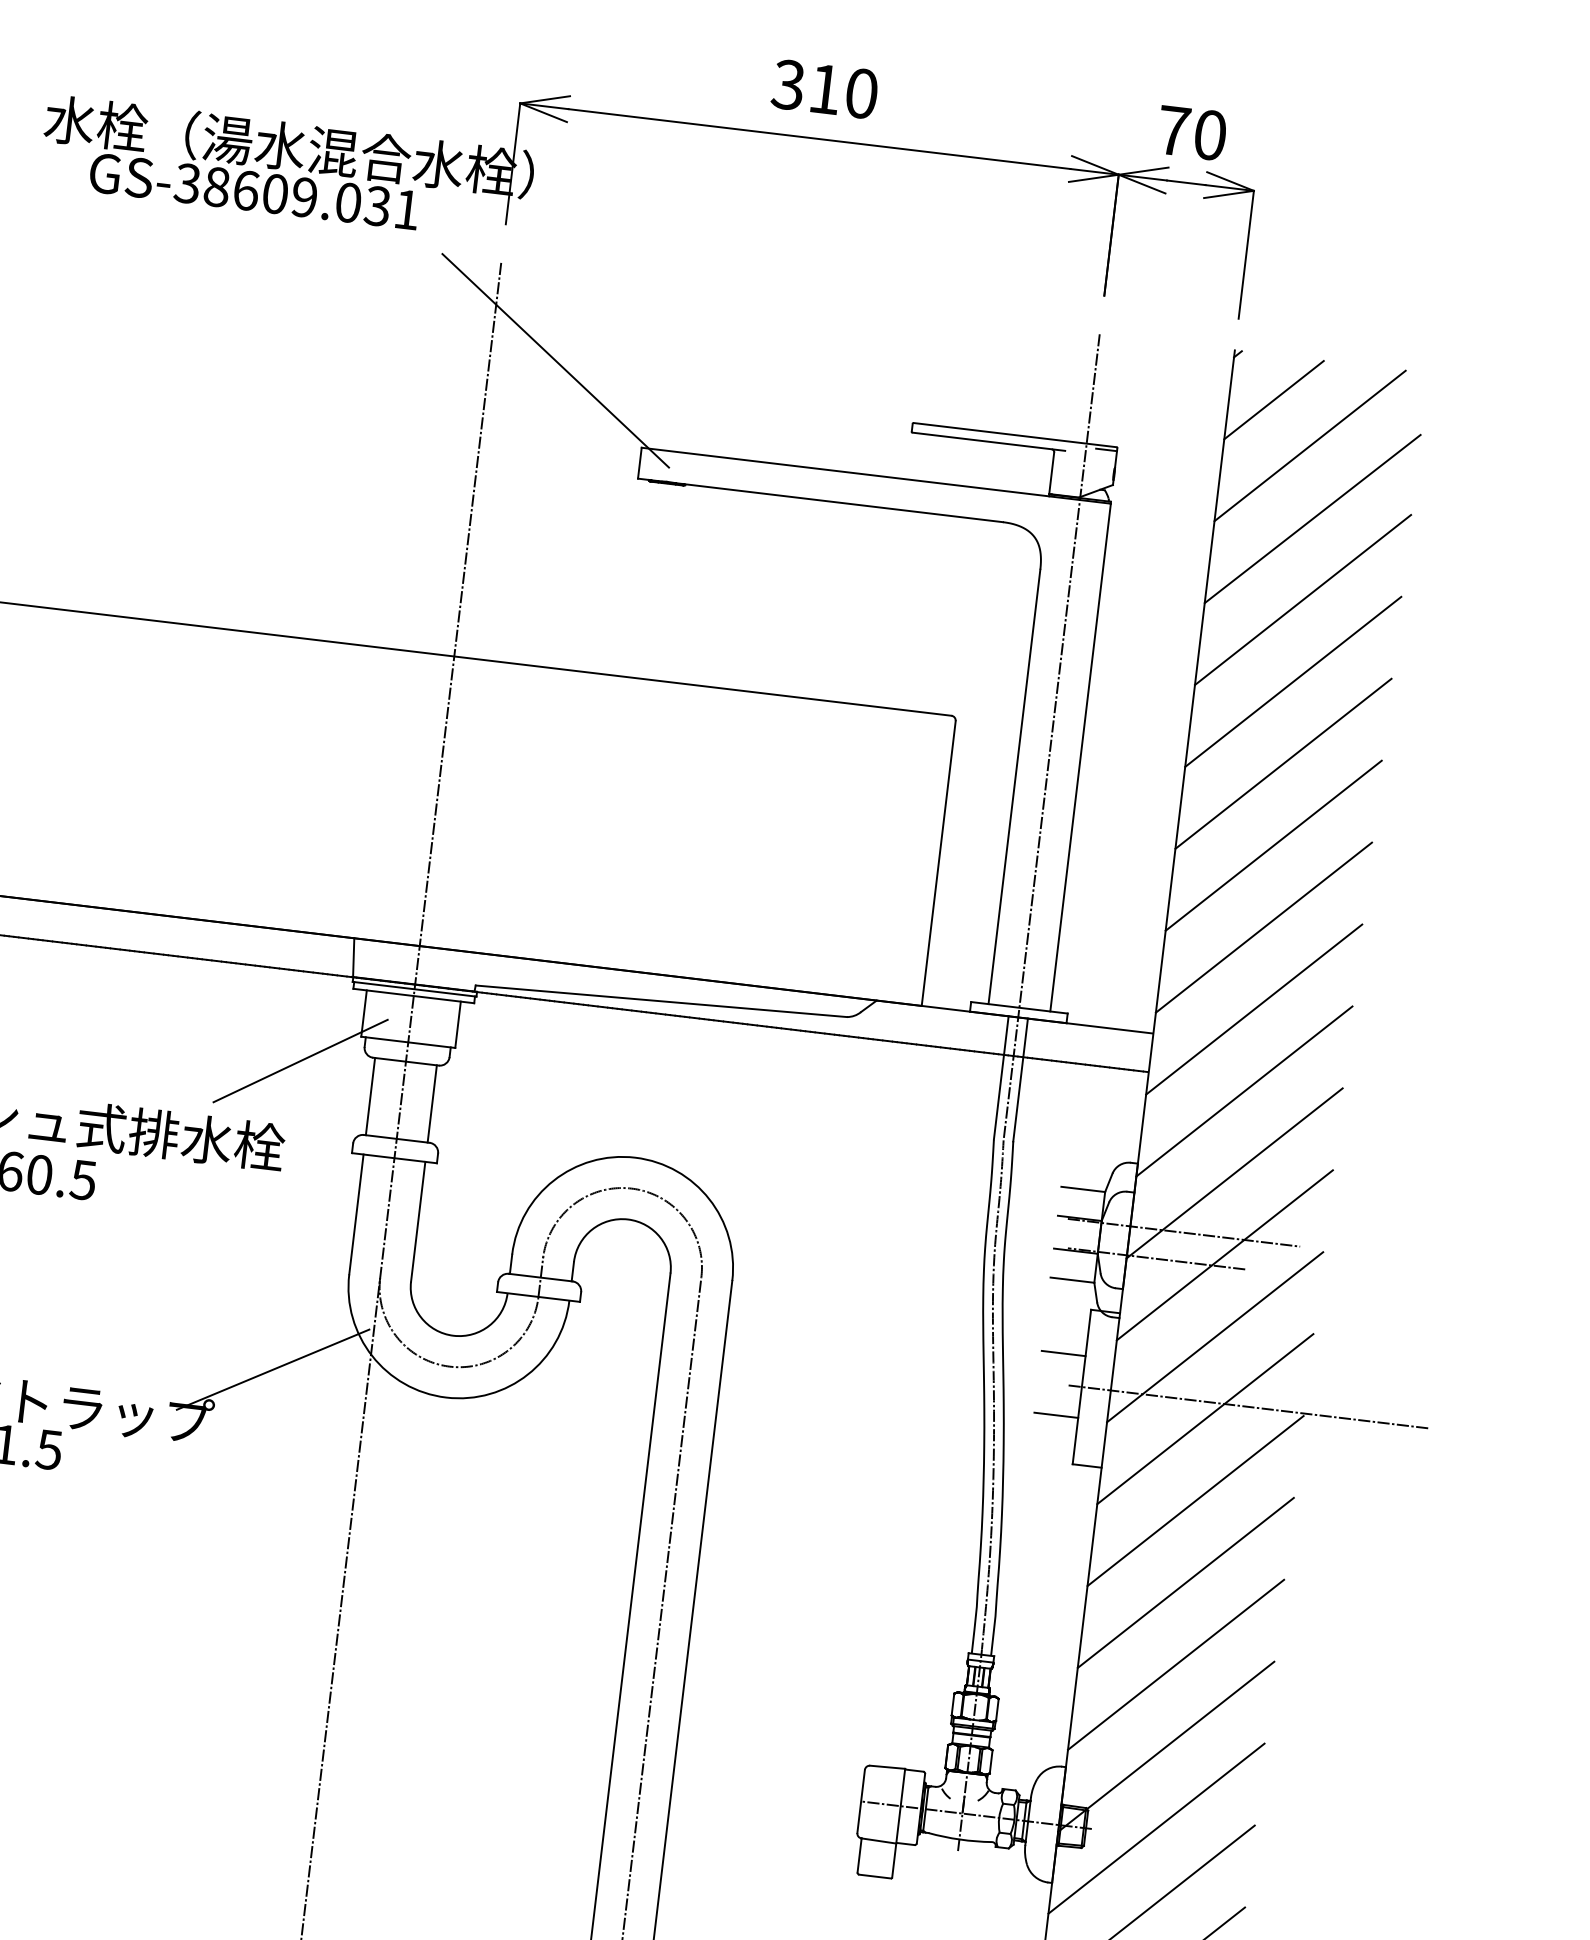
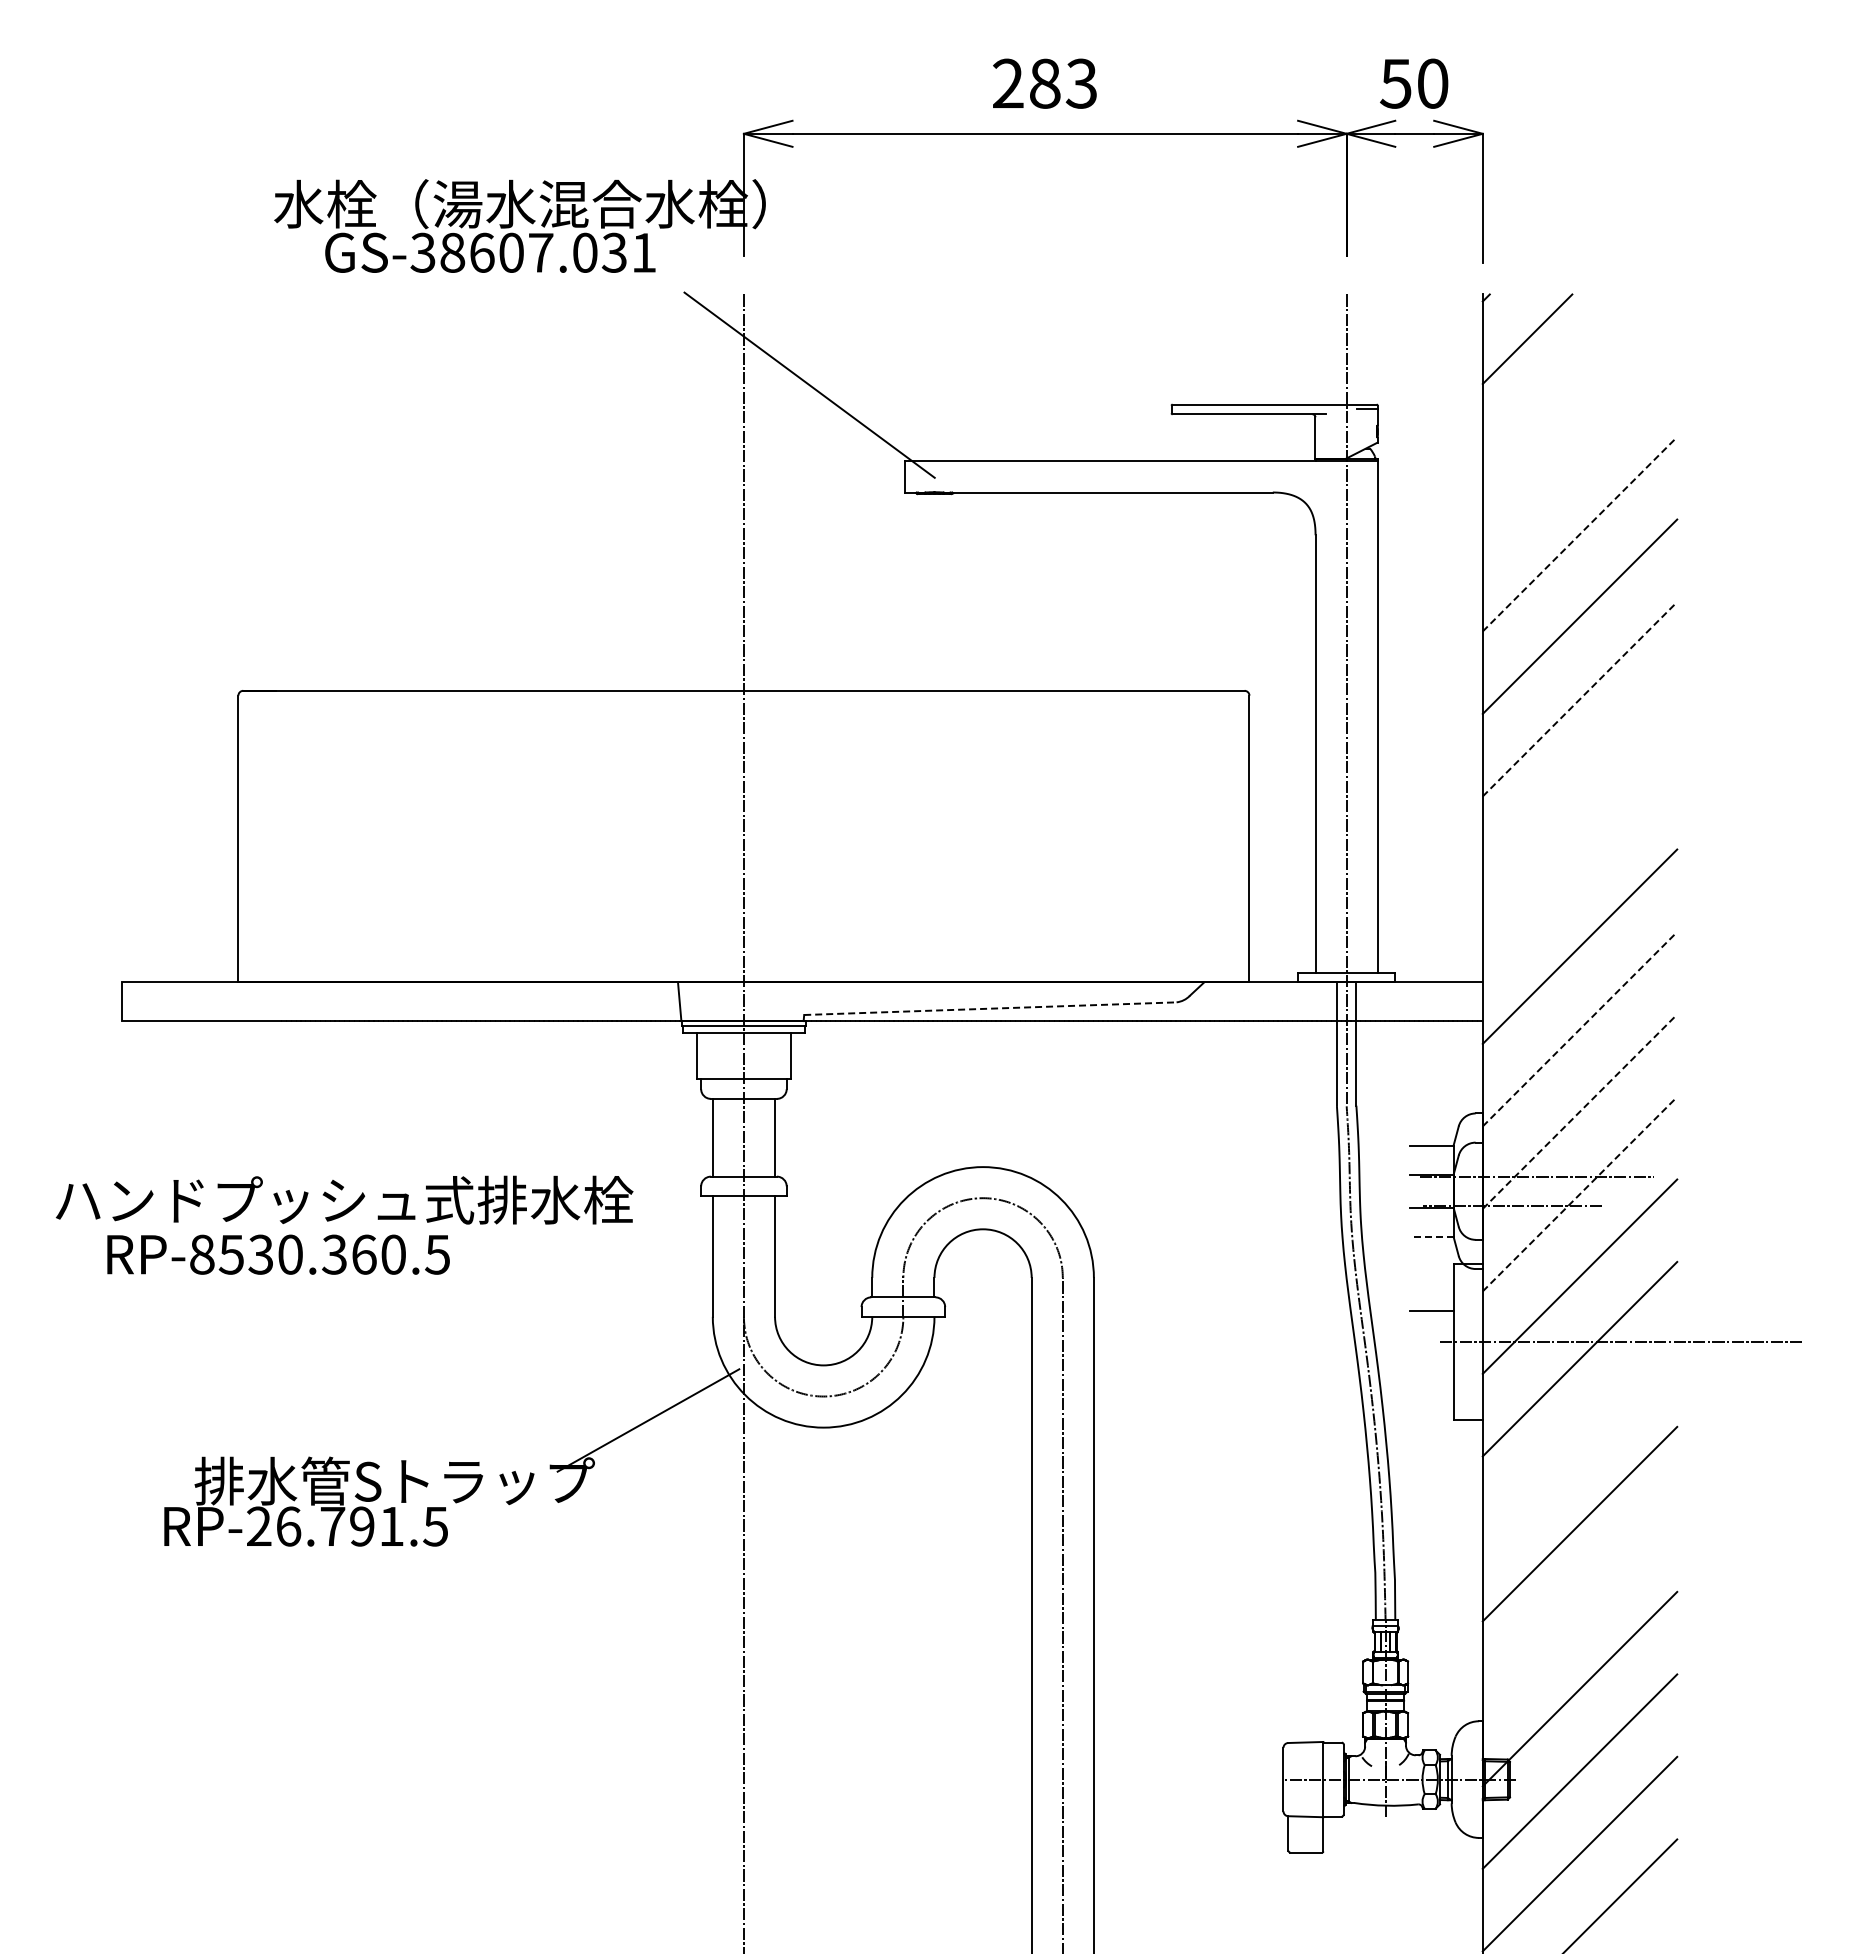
text: (824, 89) -> (1044, 83), 310 -> 283
text: (1173, 130) -> (1395, 83), 70 -> 50
text: (304, 197) -> (540, 252), GS-38609.031 -> GS-38607.031
line: (1309, 445) -> (1568, 380), removed
line: (1312, 518) -> (1579, 452), removed
line: (1303, 599) -> (1580, 533), solid -> dashed
line: (1284, 763) -> (1580, 698), solid -> dashed
line: (1273, 845) -> (1579, 781), removed
line: (1263, 927) -> (1579, 864), removed
line: (661, 1001) -> (990, 1008), solid -> dashed
line: (299, 1060) -> (638, 1110), removed
line: (1244, 1090) -> (1580, 1028), solid -> dashed
line: (1235, 1173) -> (1580, 1111), solid -> dashed
line: (1225, 1254) -> (1580, 1193), solid -> dashed
line: (1072, 1279) -> (1431, 1236), solid -> dashed
line: (1056, 1415) -> (1431, 1373), removed
line: (1195, 1500) -> (1579, 1441), removed
line: (1175, 1664) -> (1579, 1606), removed

